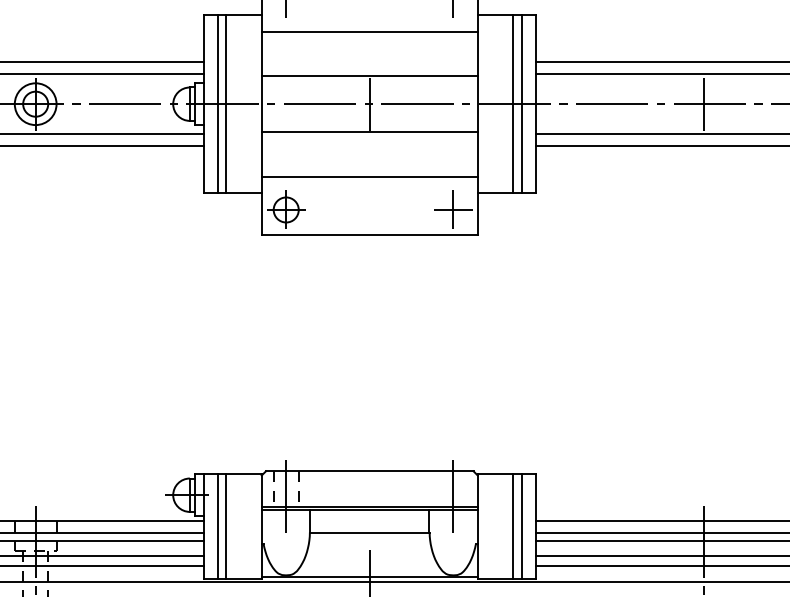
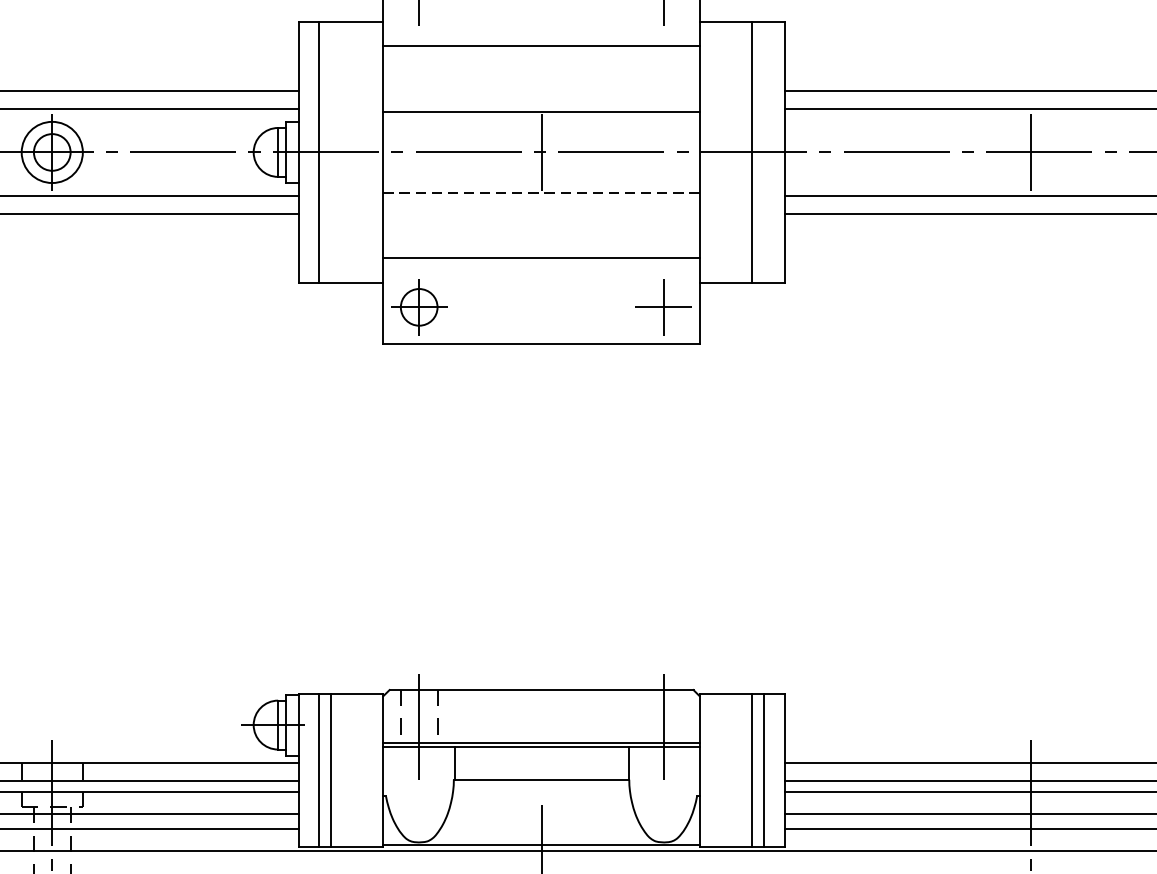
line: (226, 104) -> (331, 152), removed
line: (521, 104) -> (763, 152), removed
line: (370, 131) -> (542, 192), solid -> dashed

